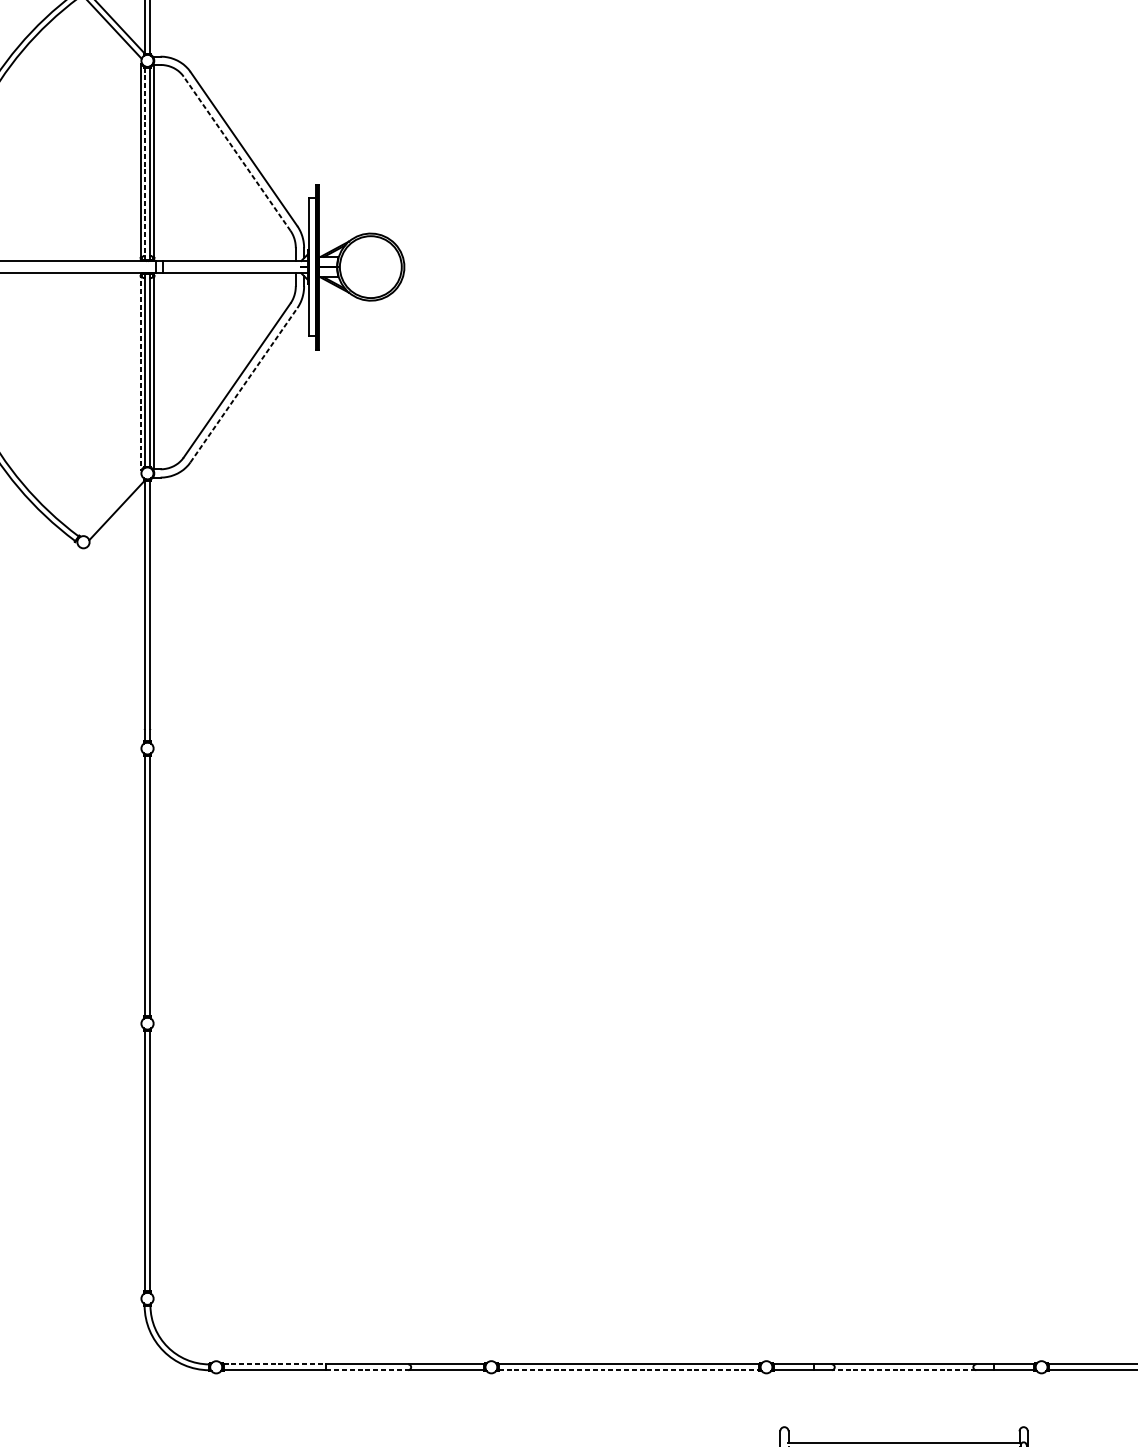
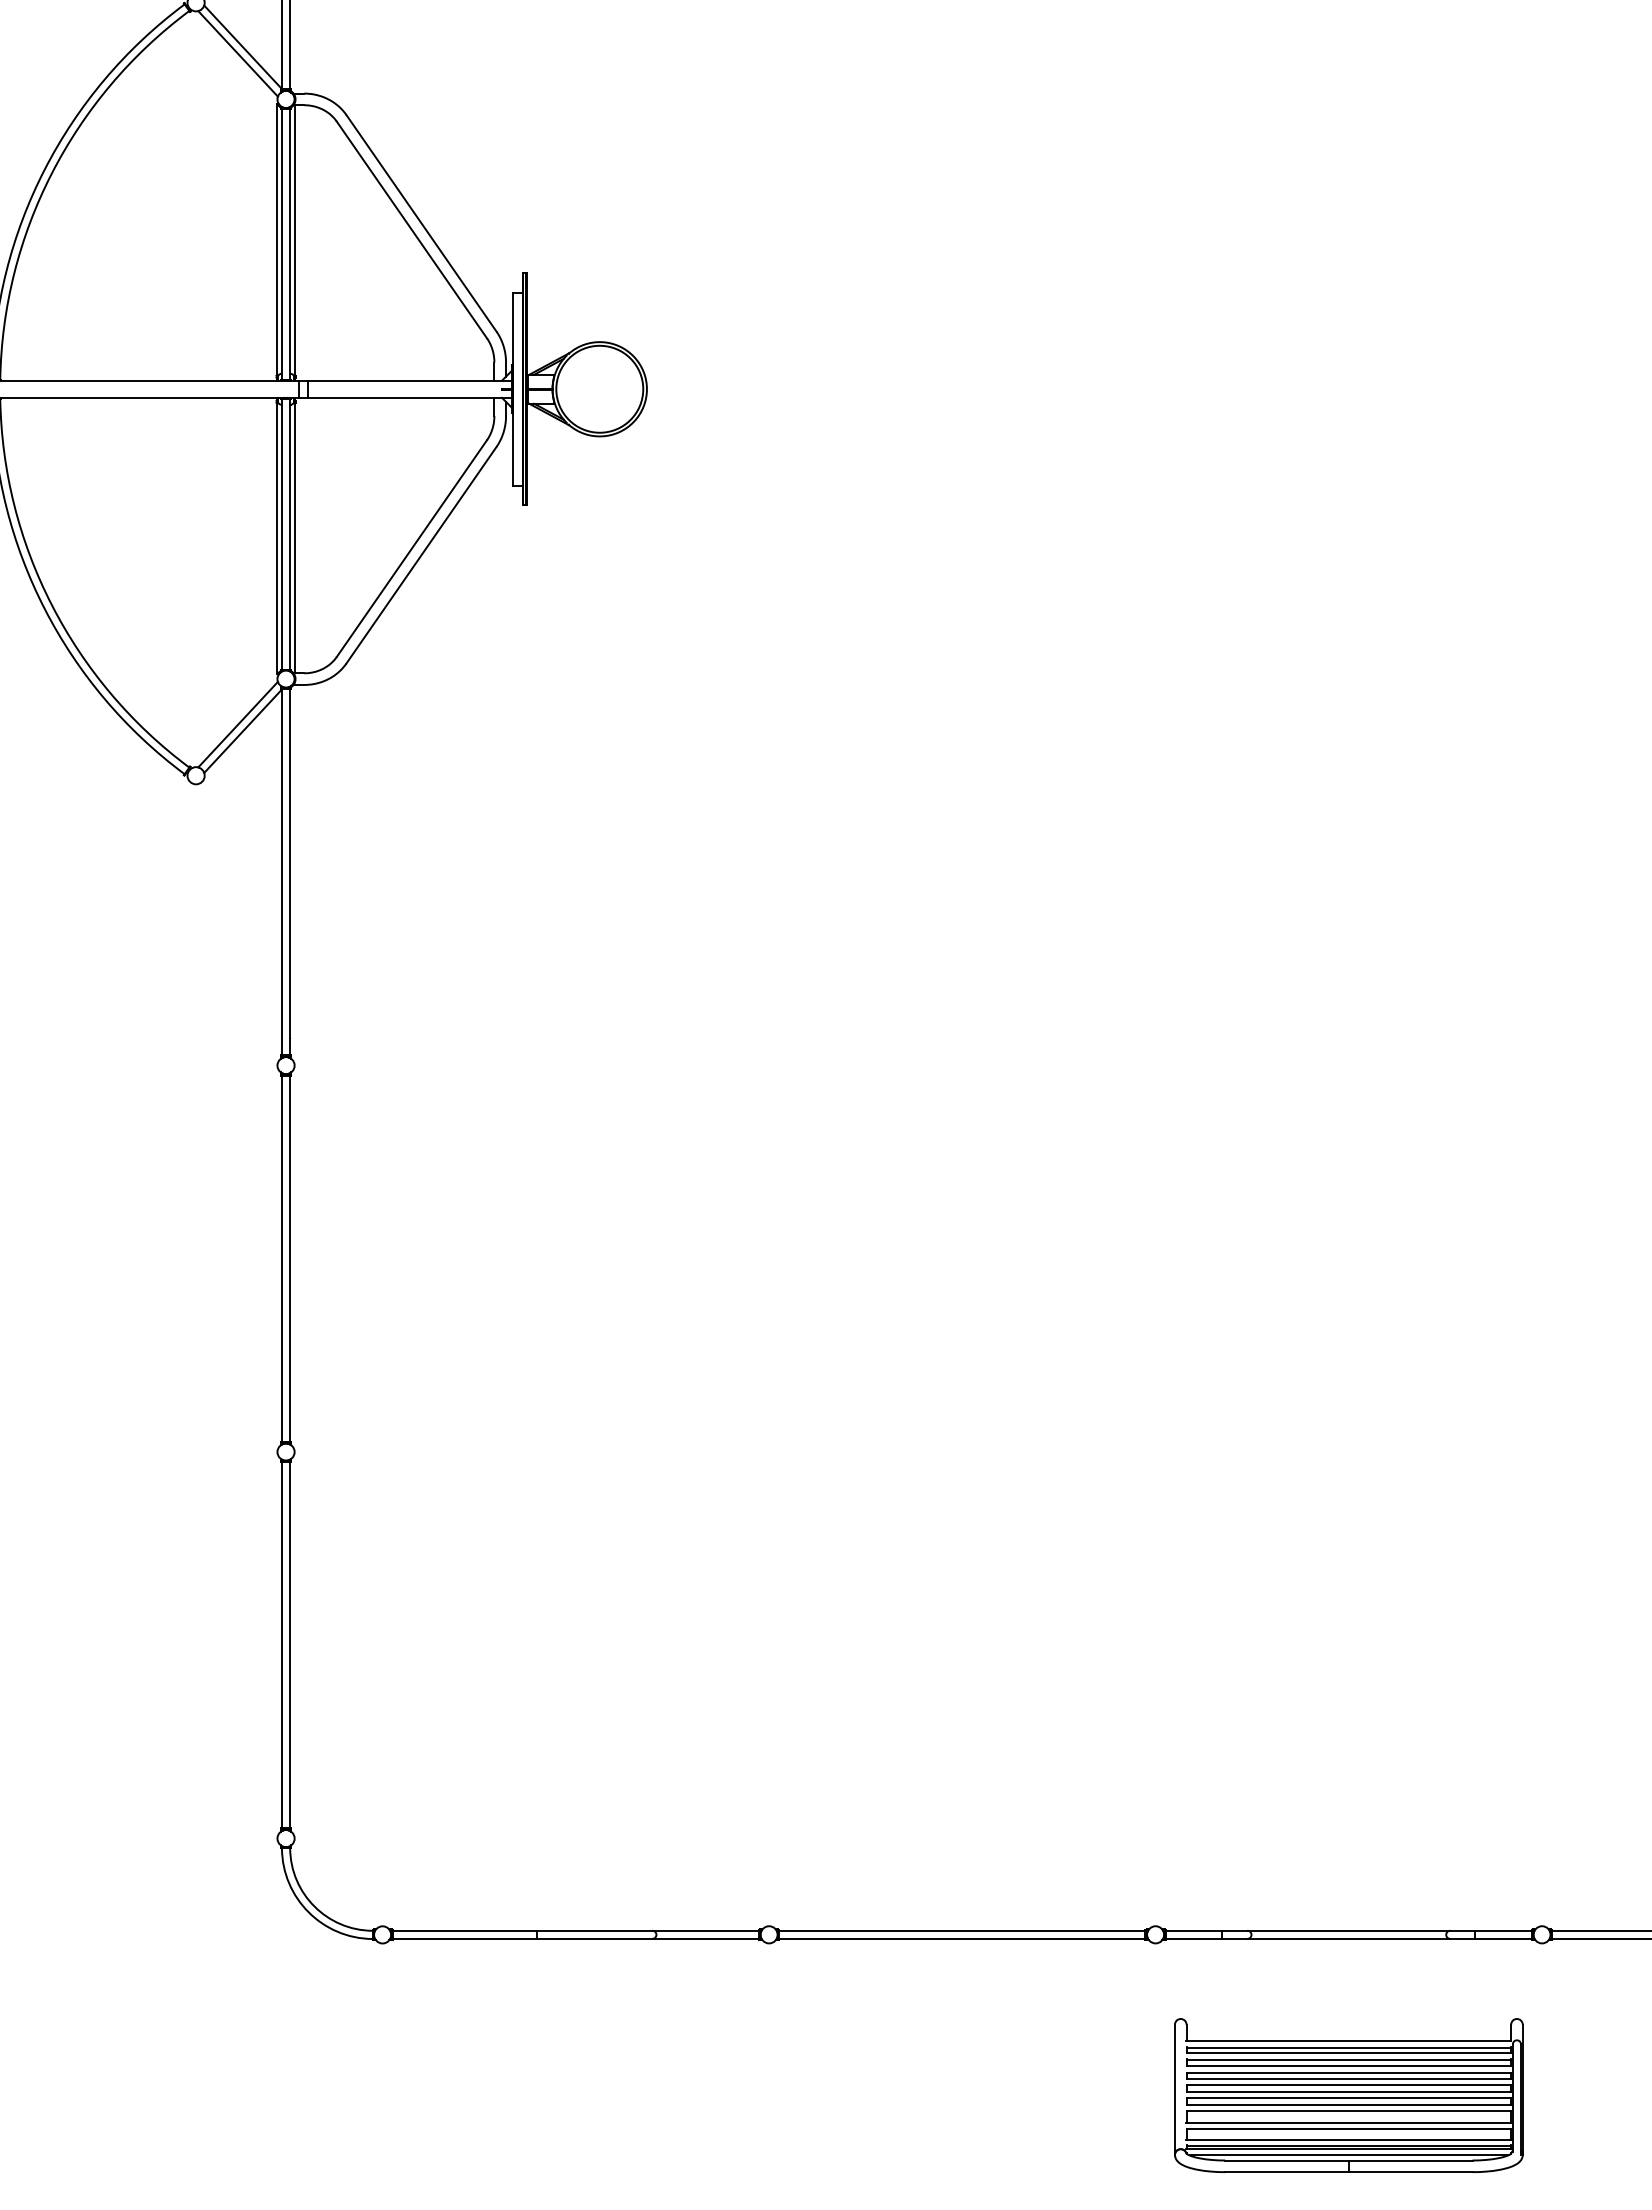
line: (236, 154) -> (411, 230), dashed -> solid
line: (145, 164) -> (282, 244), dashed -> solid
line: (141, 371) -> (277, 536), dashed -> solid
line: (243, 385) -> (421, 555), dashed -> solid
line: (112, 505) -> (237, 724), added
line: (275, 1364) -> (465, 1930), dashed -> solid
line: (367, 1369) -> (594, 1938), dashed -> solid
line: (629, 1369) -> (962, 1938), dashed -> solid
line: (903, 1369) -> (1348, 1938), dashed -> solid

